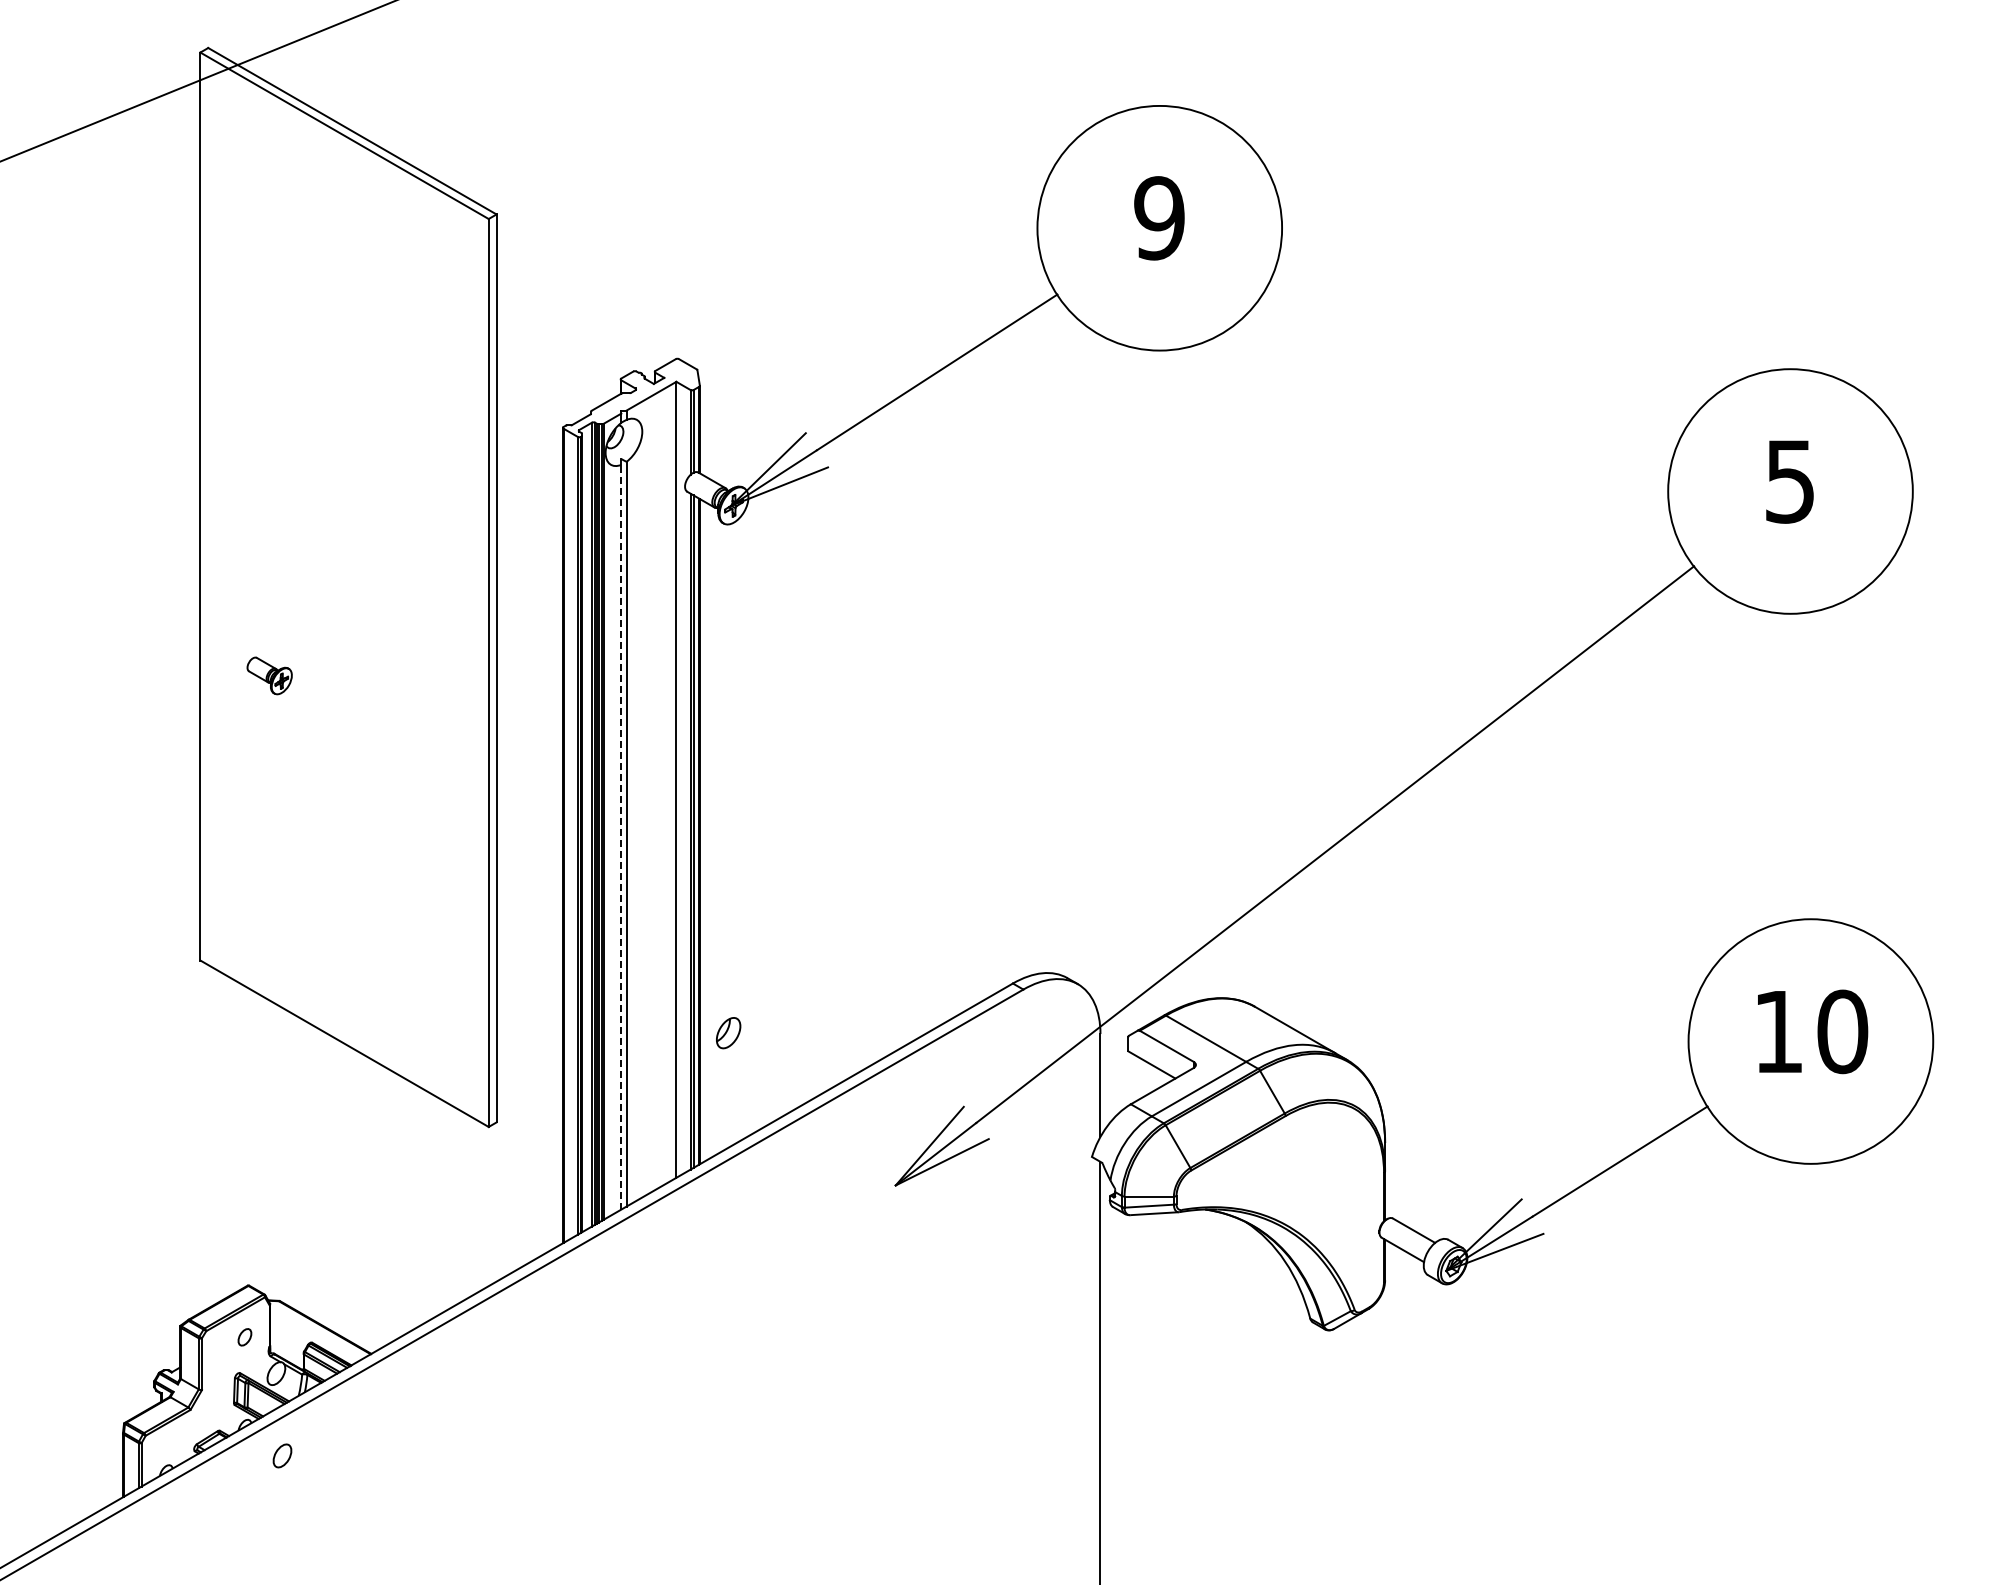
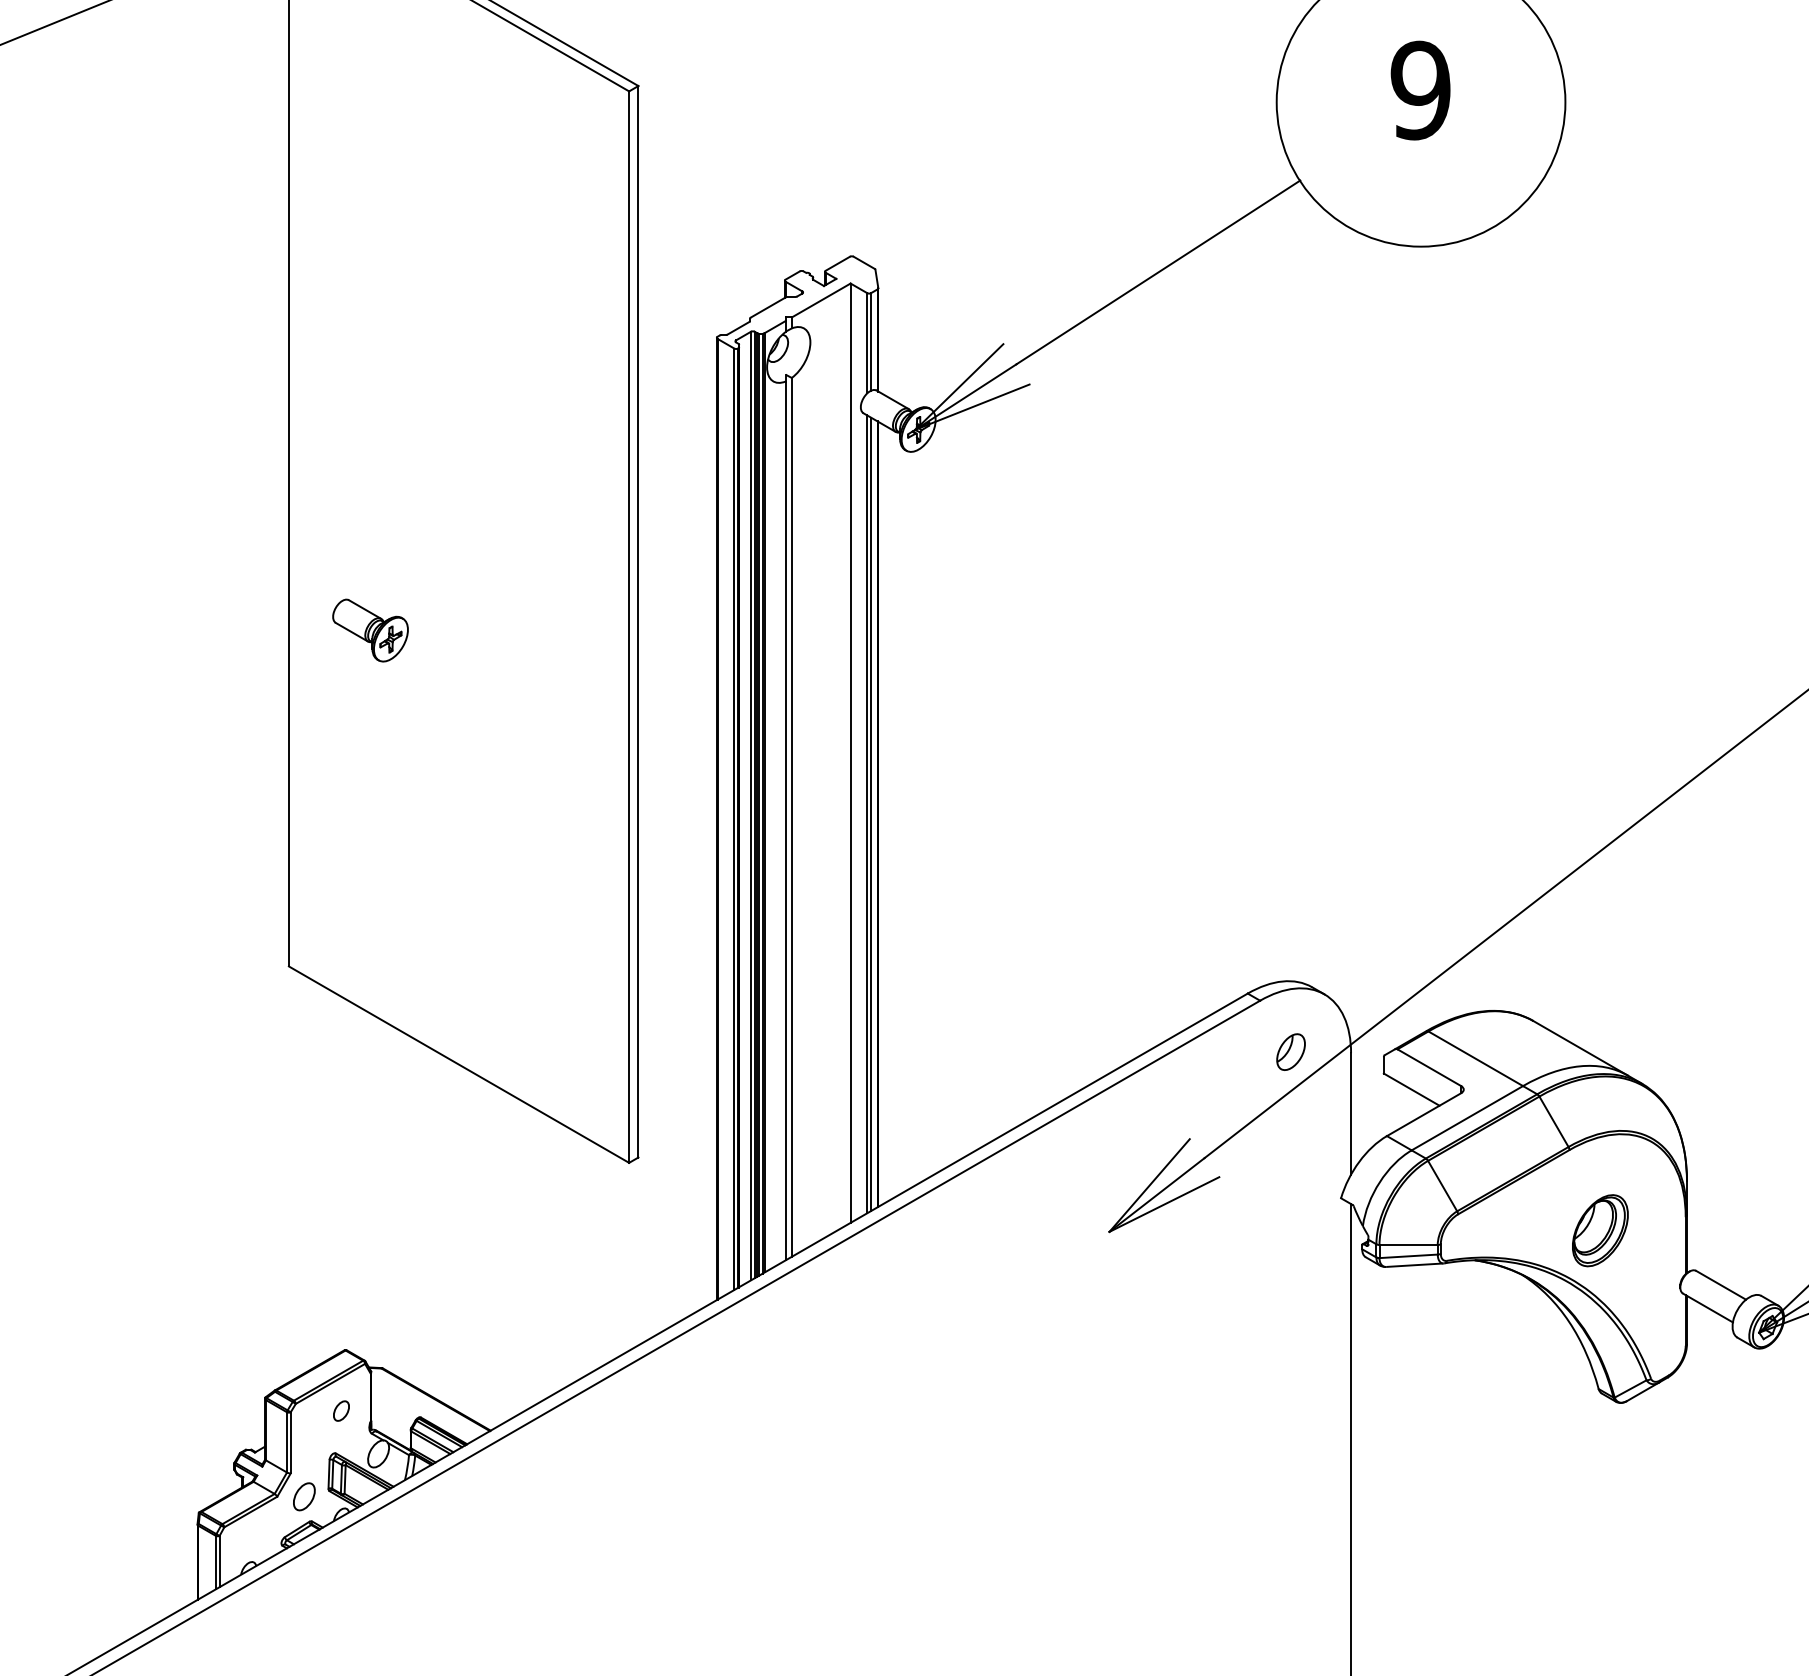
part: (269, 675) -> (370, 630), size x1.43
line: (621, 836) -> (785, 820), dashed -> solid
part: (728, 1033) -> (1290, 1052), moved
part: (1311, 1184) -> (1600, 1230), added
part: (282, 1455) -> (304, 1496), moved

